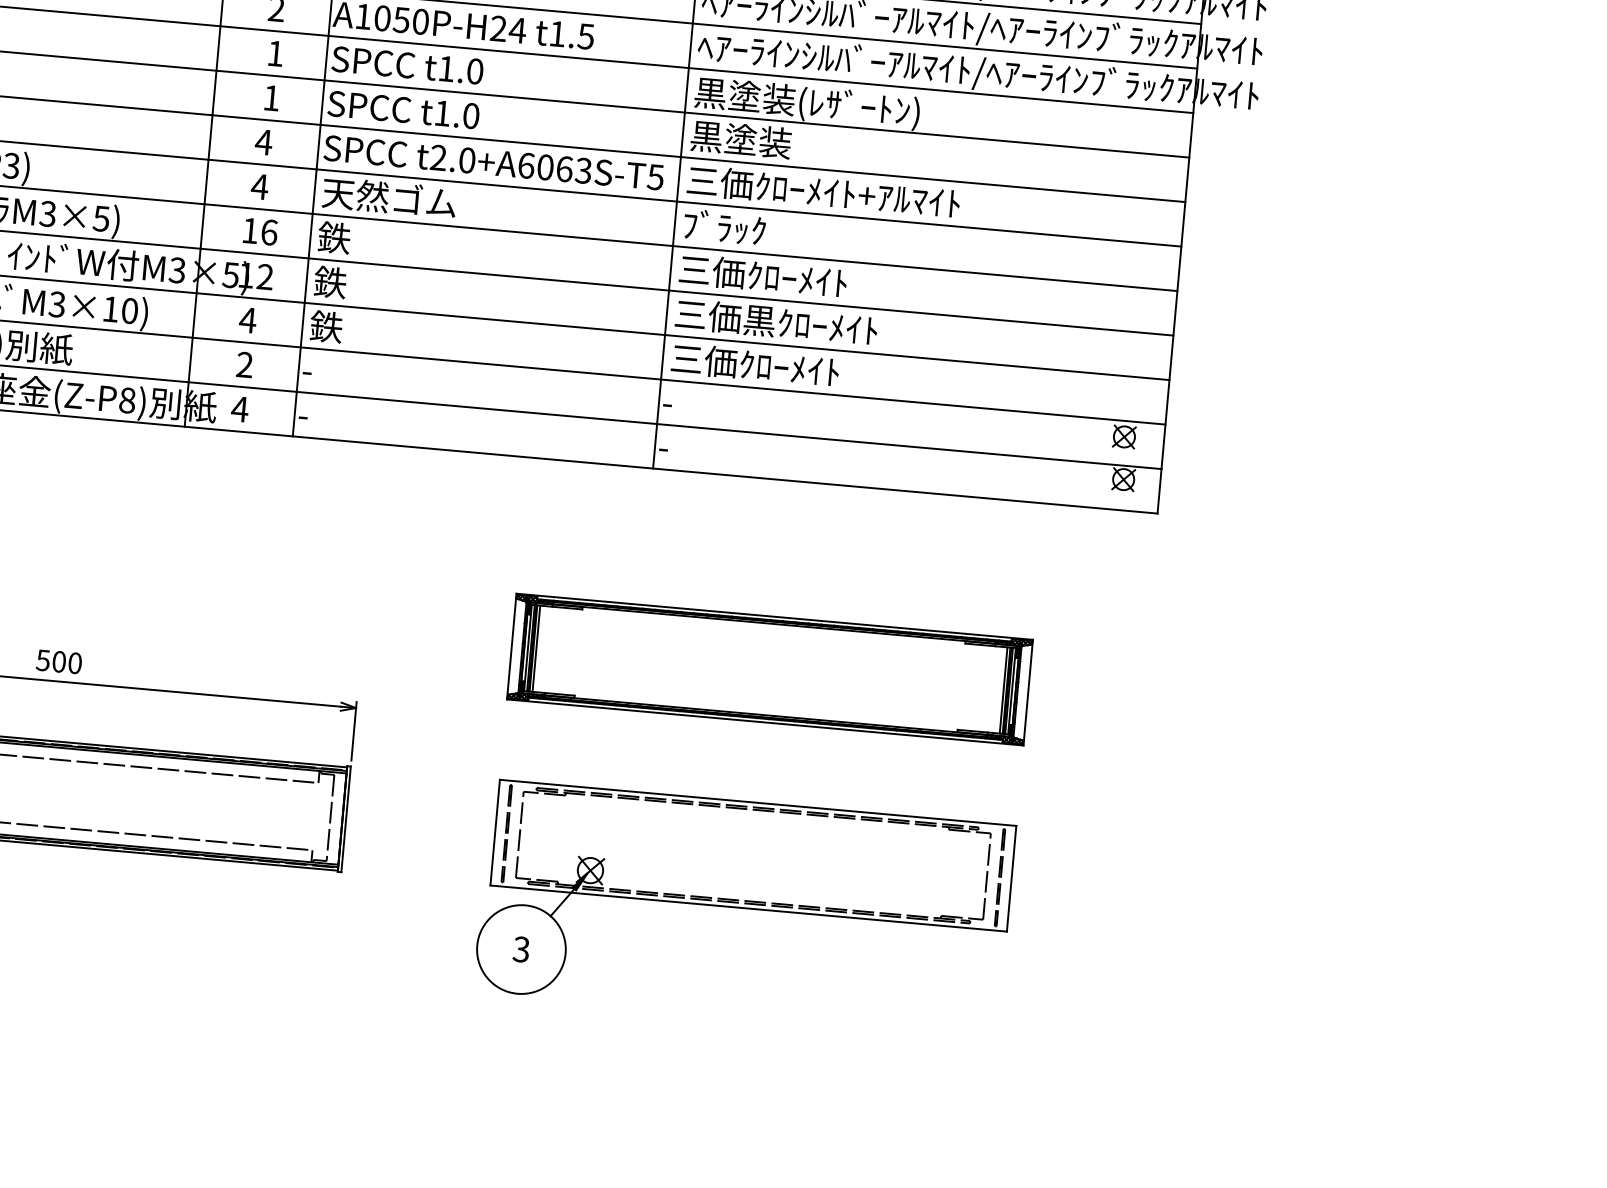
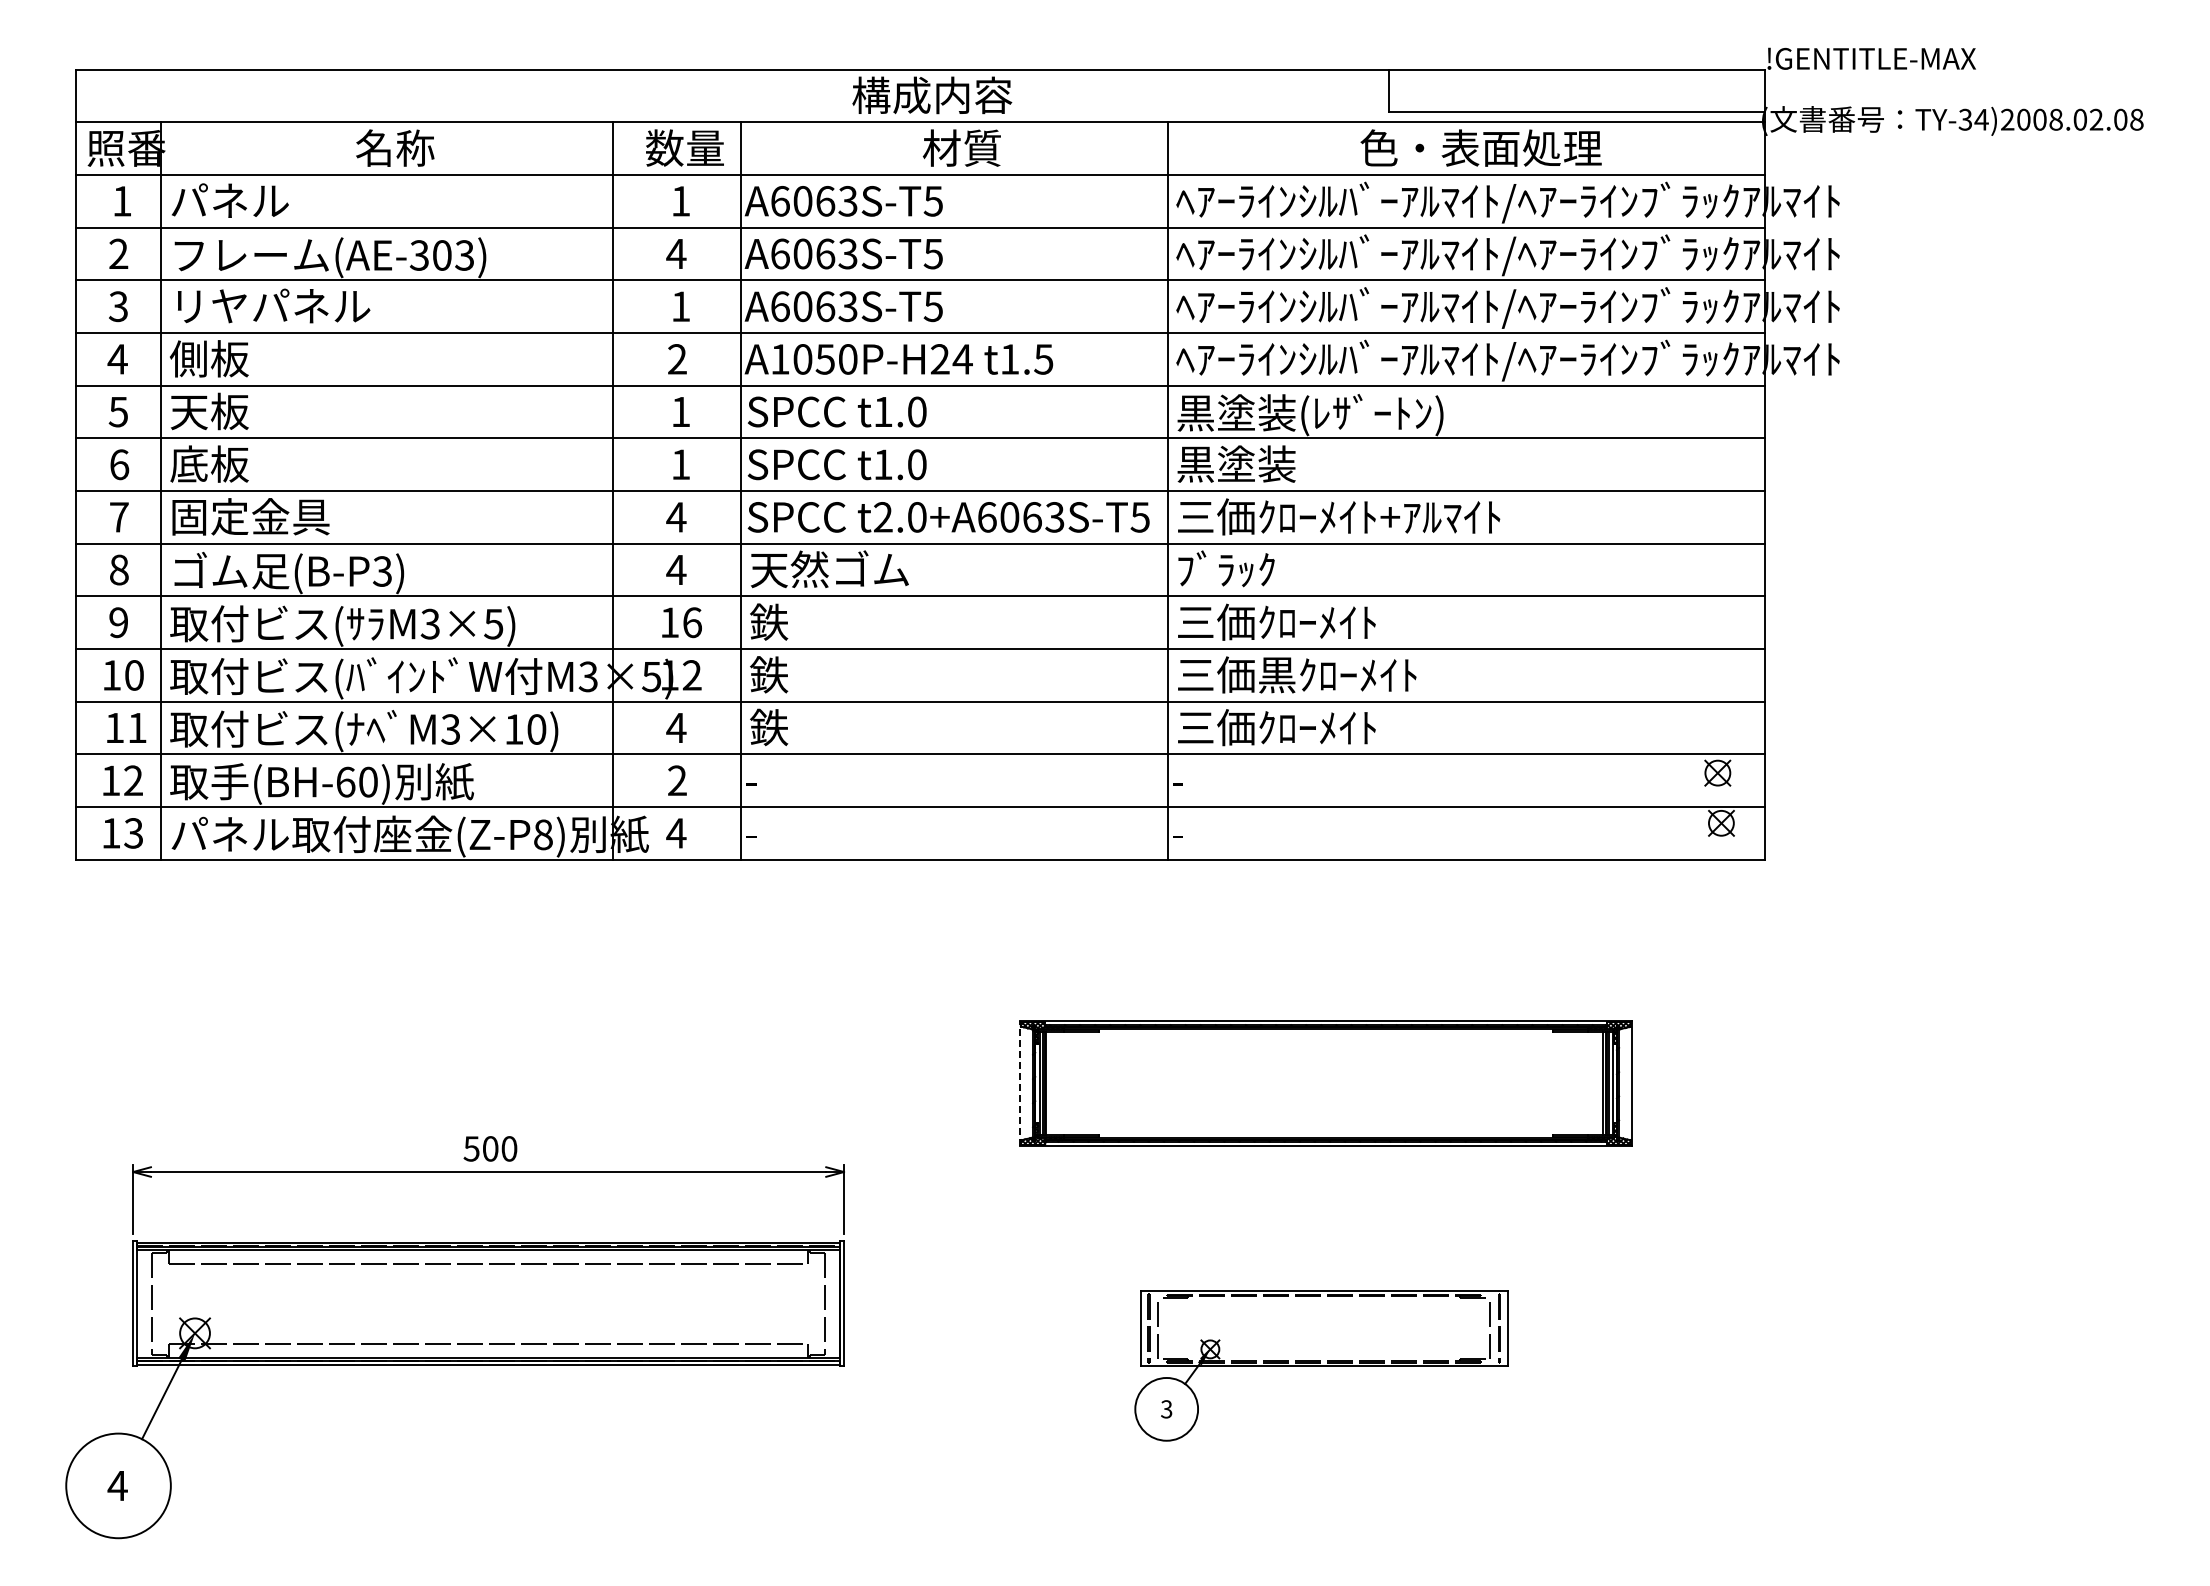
line: (511, 646) -> (1020, 1083), solid -> dashed
line: (536, 648) -> (1049, 1083), removed
part: (744, 907) -> (1321, 1365), size x0.6

